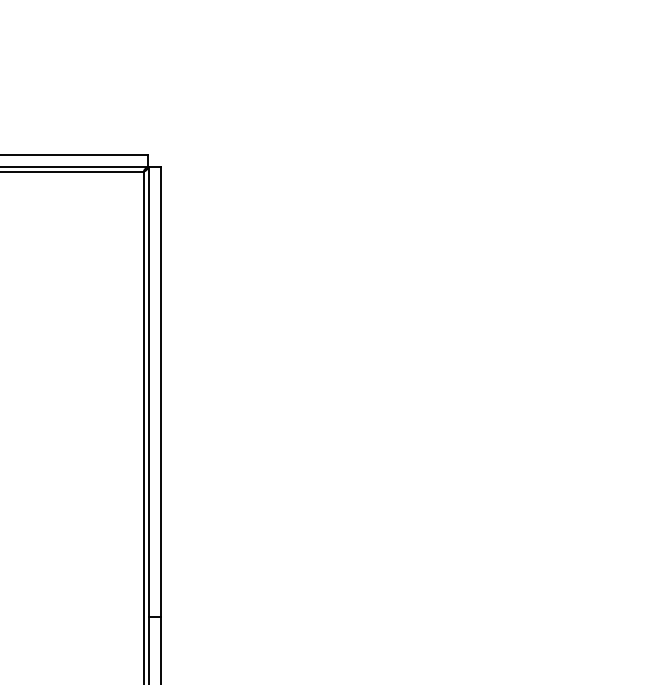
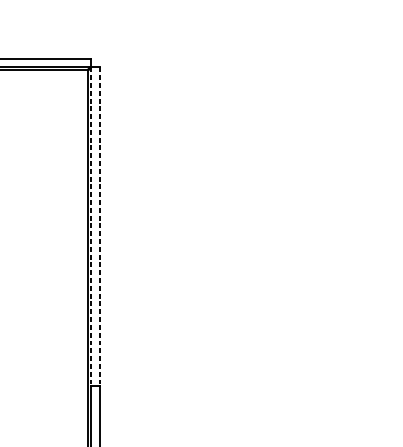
line: (148, 391) -> (91, 226), solid -> dashed
line: (160, 391) -> (99, 226), solid -> dashed

